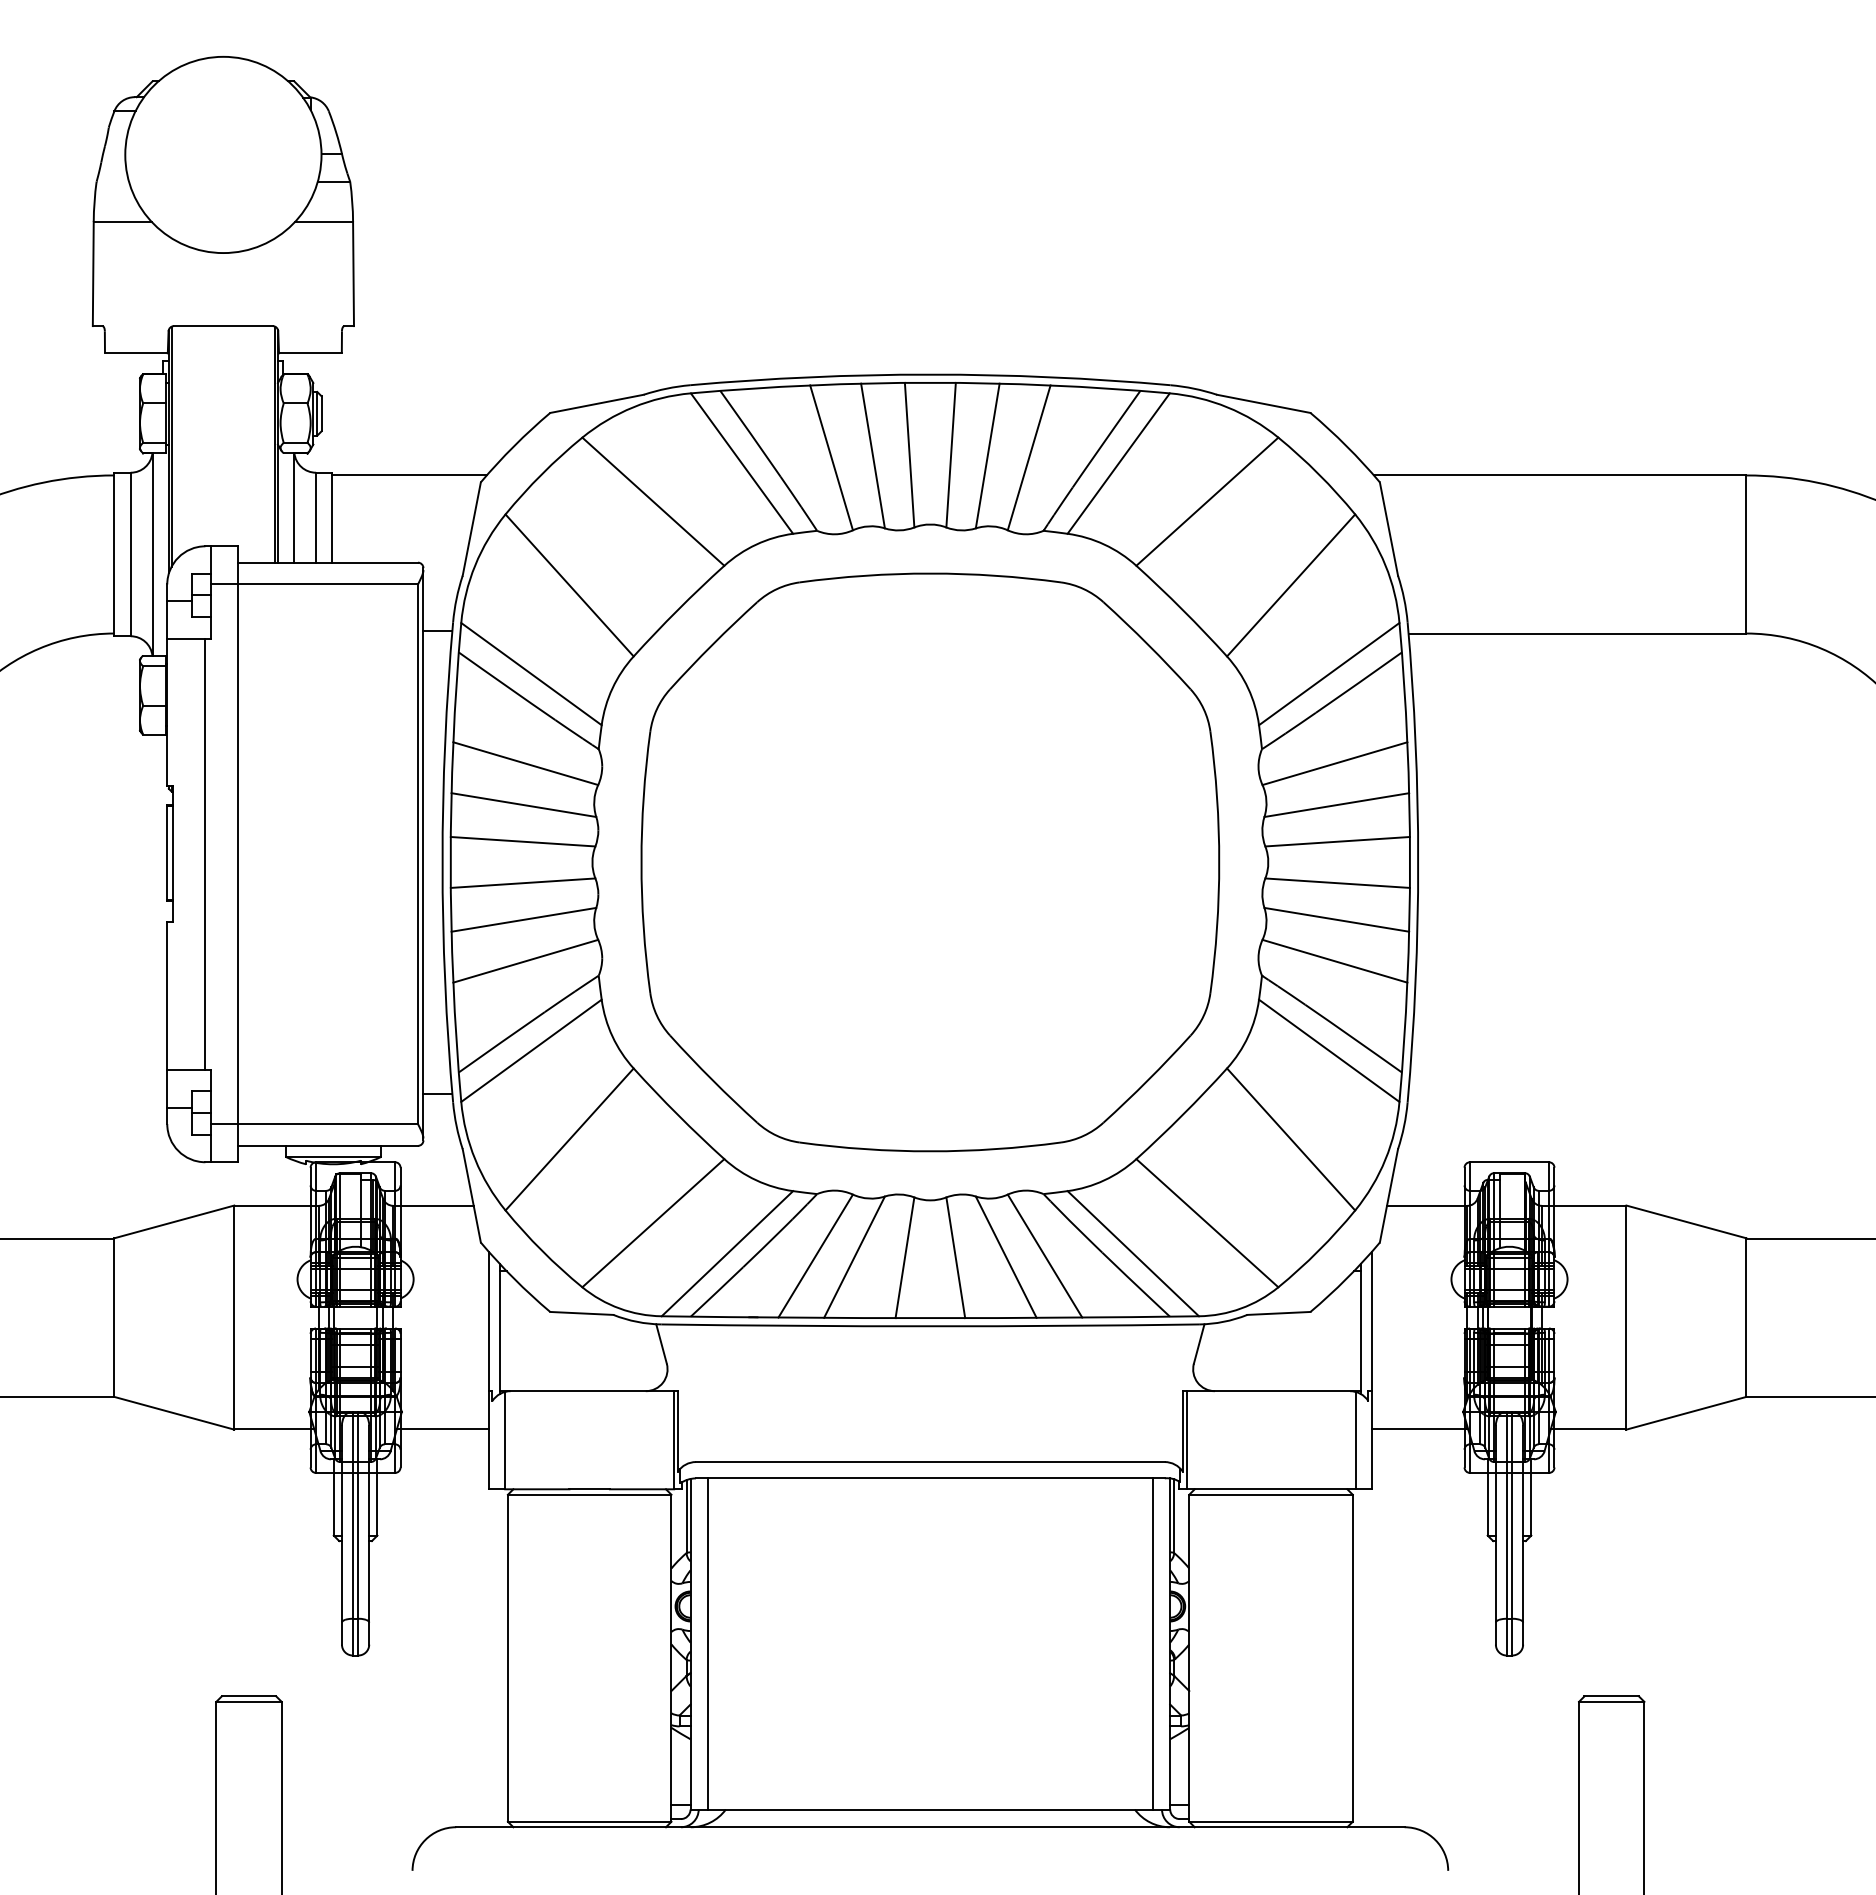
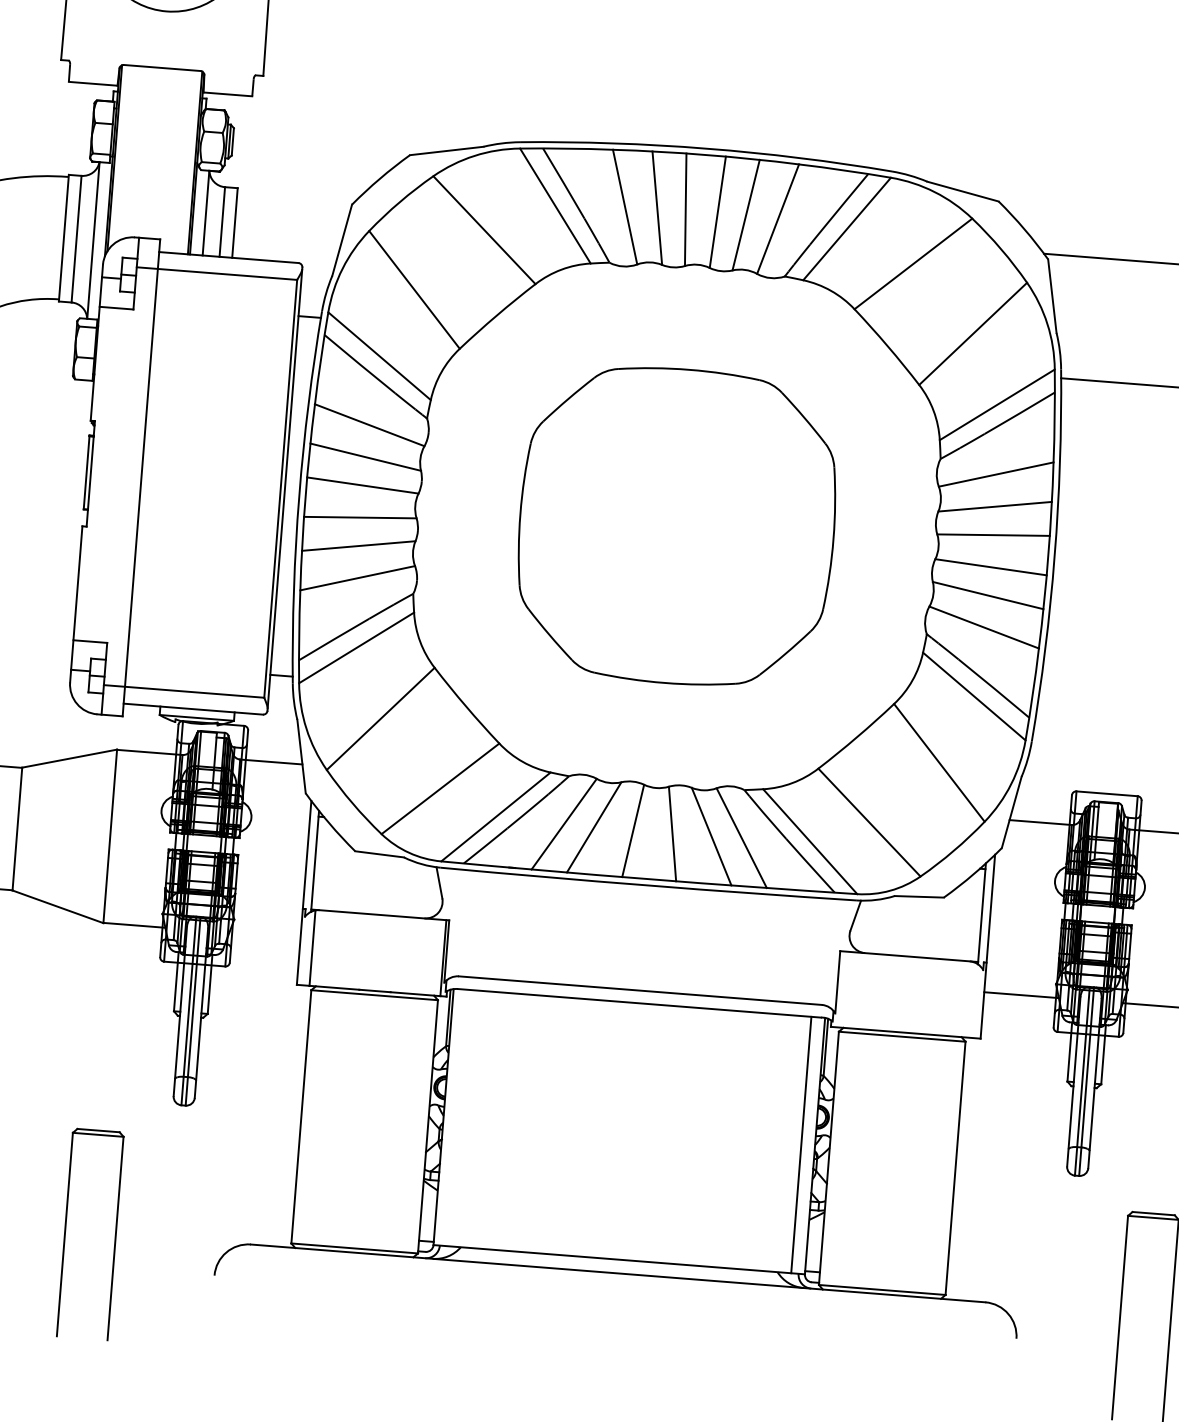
line: (409, 475) -> (297, 195), removed
line: (205, 853) -> (116, 475), removed
part: (930, 862) -> (677, 526), size x0.7
line: (442, 1429) -> (264, 935), removed
line: (1186, 1440) -> (840, 989), removed
line: (1355, 1440) -> (970, 999), removed
line: (708, 1643) -> (457, 1117), removed

